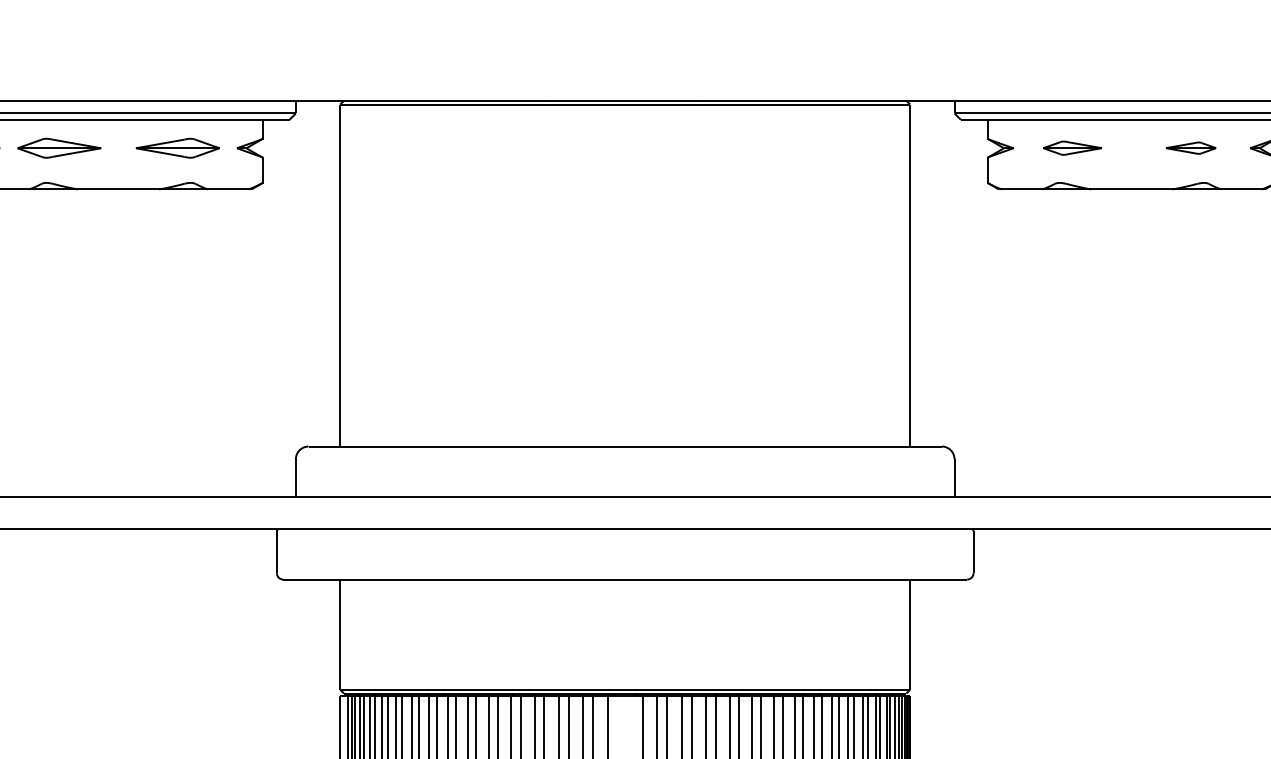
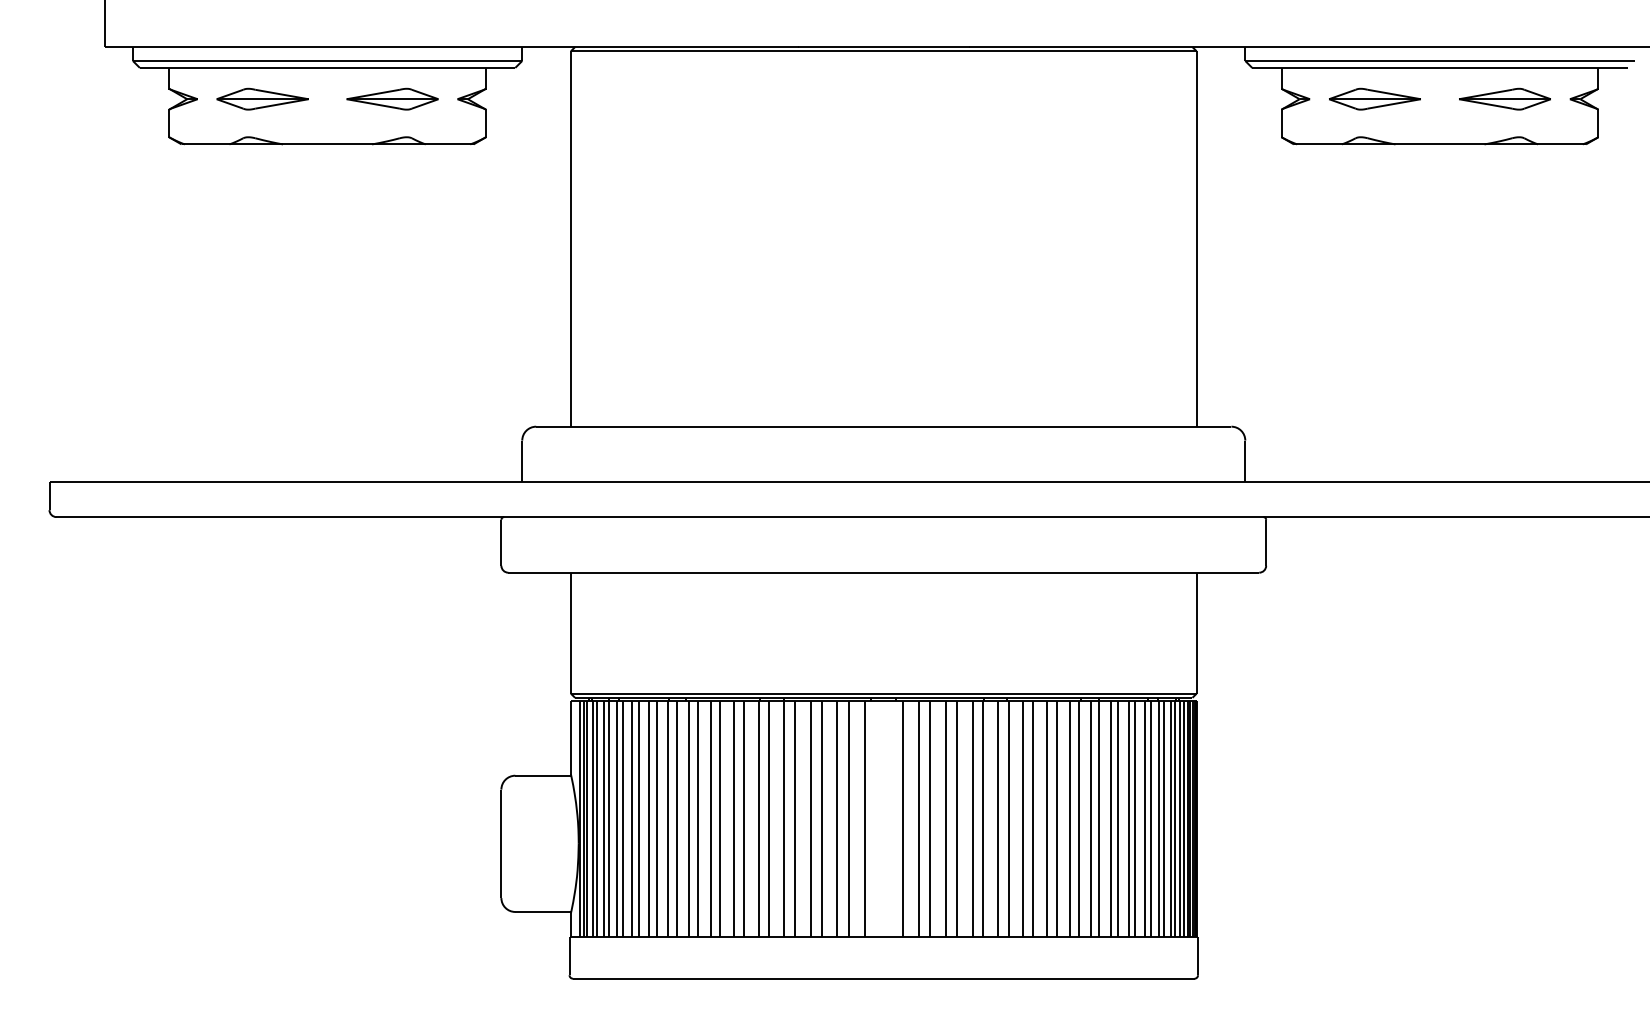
part: (1072, 147) -> (1374, 98), size x1.43
part: (1190, 147) -> (1504, 98), size x1.67

